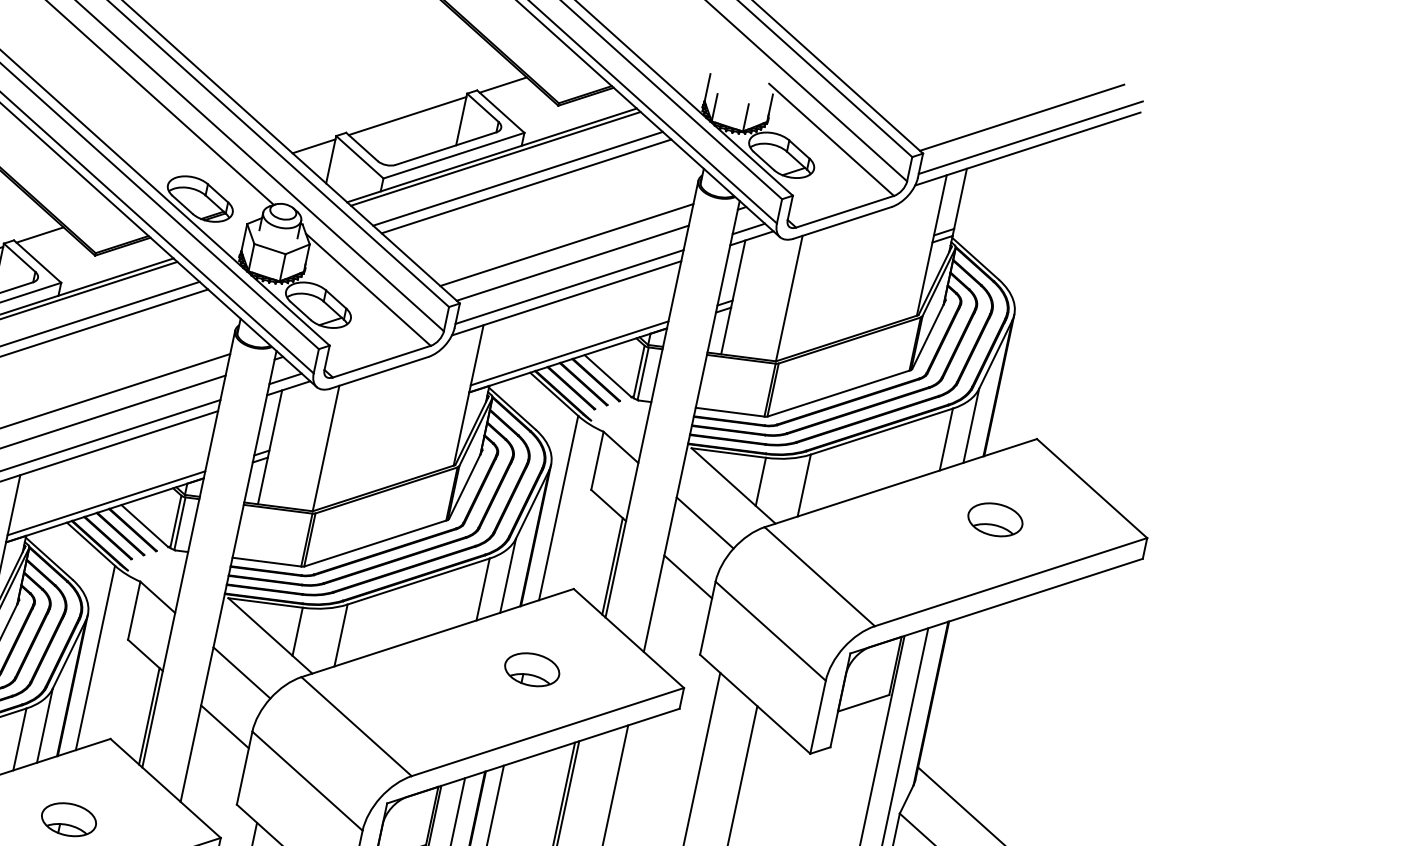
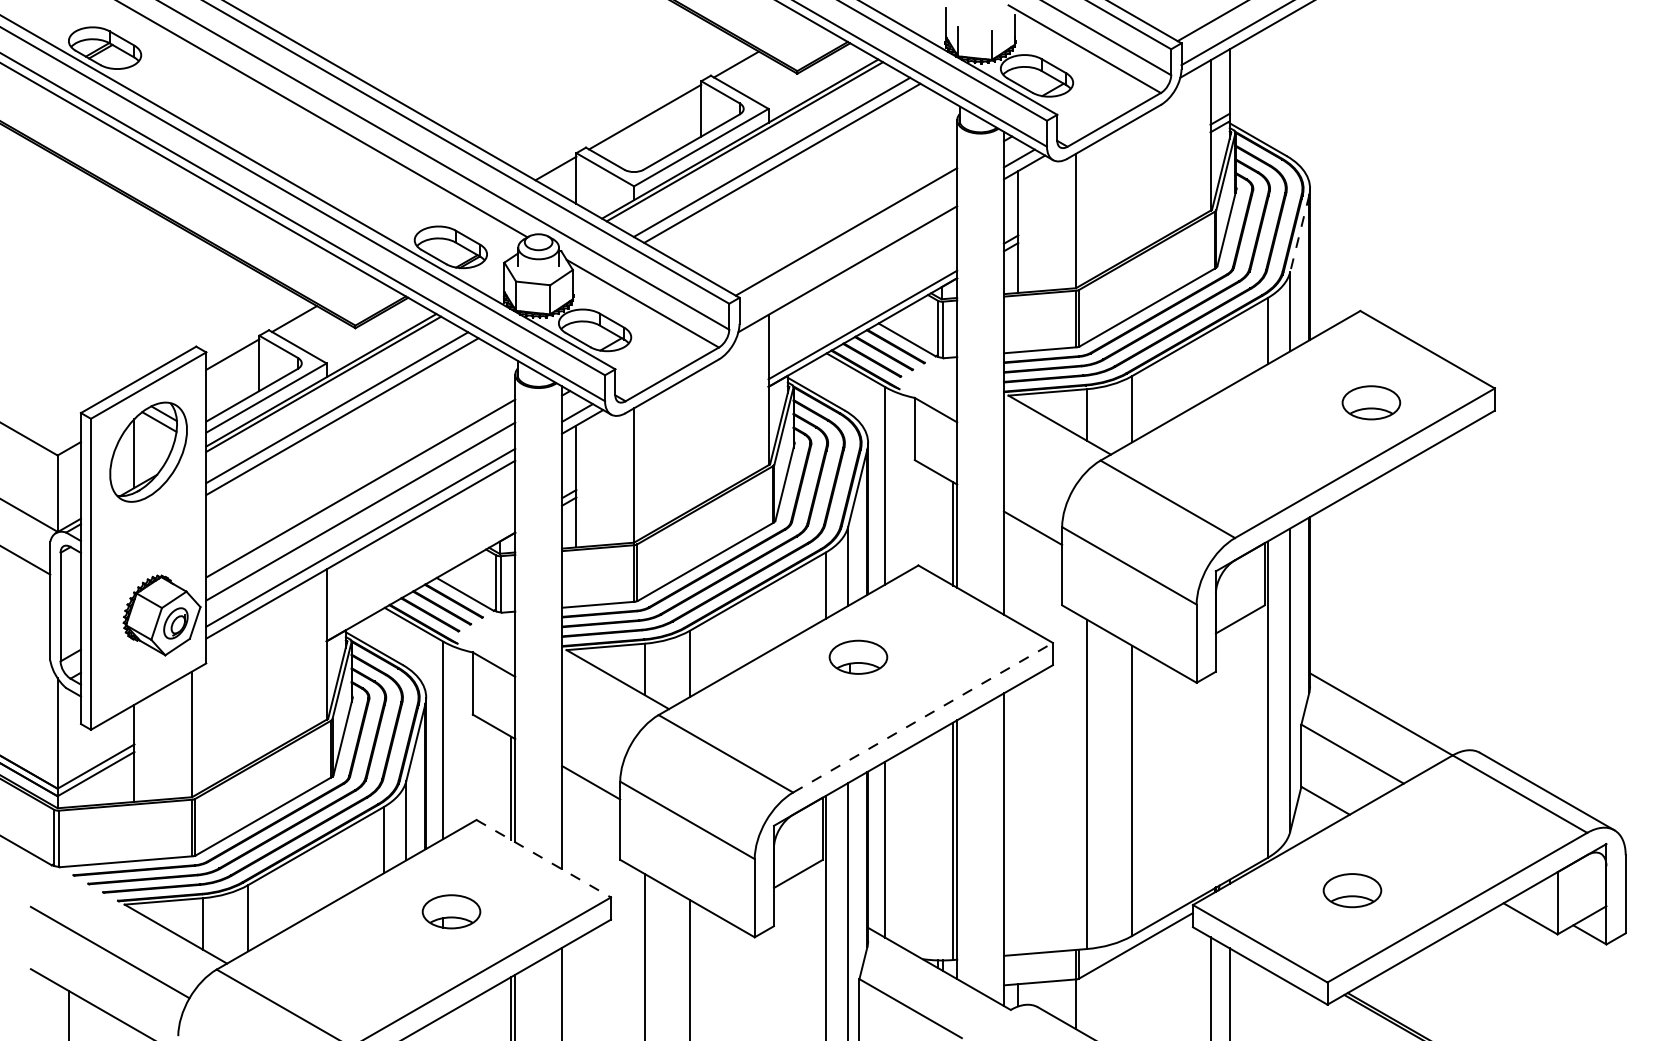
line: (566, 244) -> (836, 214), removed
line: (569, 286) -> (848, 256), removed
line: (995, 354) -> (1299, 233), solid -> dashed
line: (106, 503) -> (420, 579), removed
part: (995, 519) -> (1371, 402), moved
line: (704, 523) -> (1038, 469), removed
part: (532, 669) -> (858, 656), moved
line: (241, 672) -> (596, 723), removed
line: (548, 731) -> (923, 717), solid -> dashed
line: (165, 788) -> (543, 858), solid -> dashed

